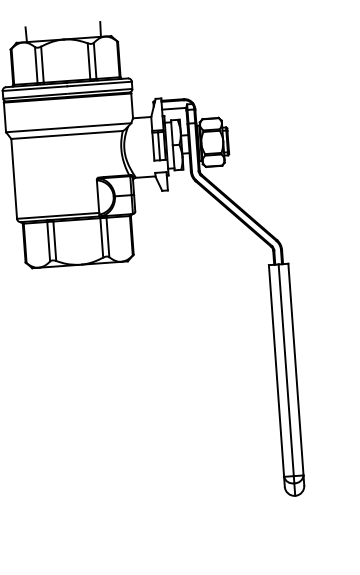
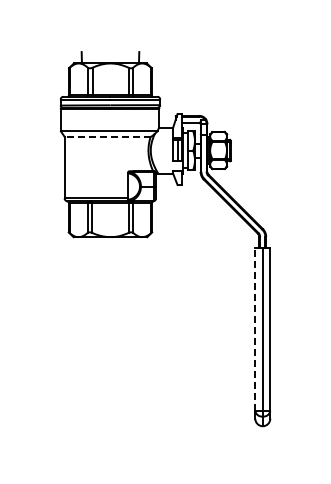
line: (66, 134) -> (107, 136), solid -> dashed
line: (276, 371) -> (255, 329), solid -> dashed

